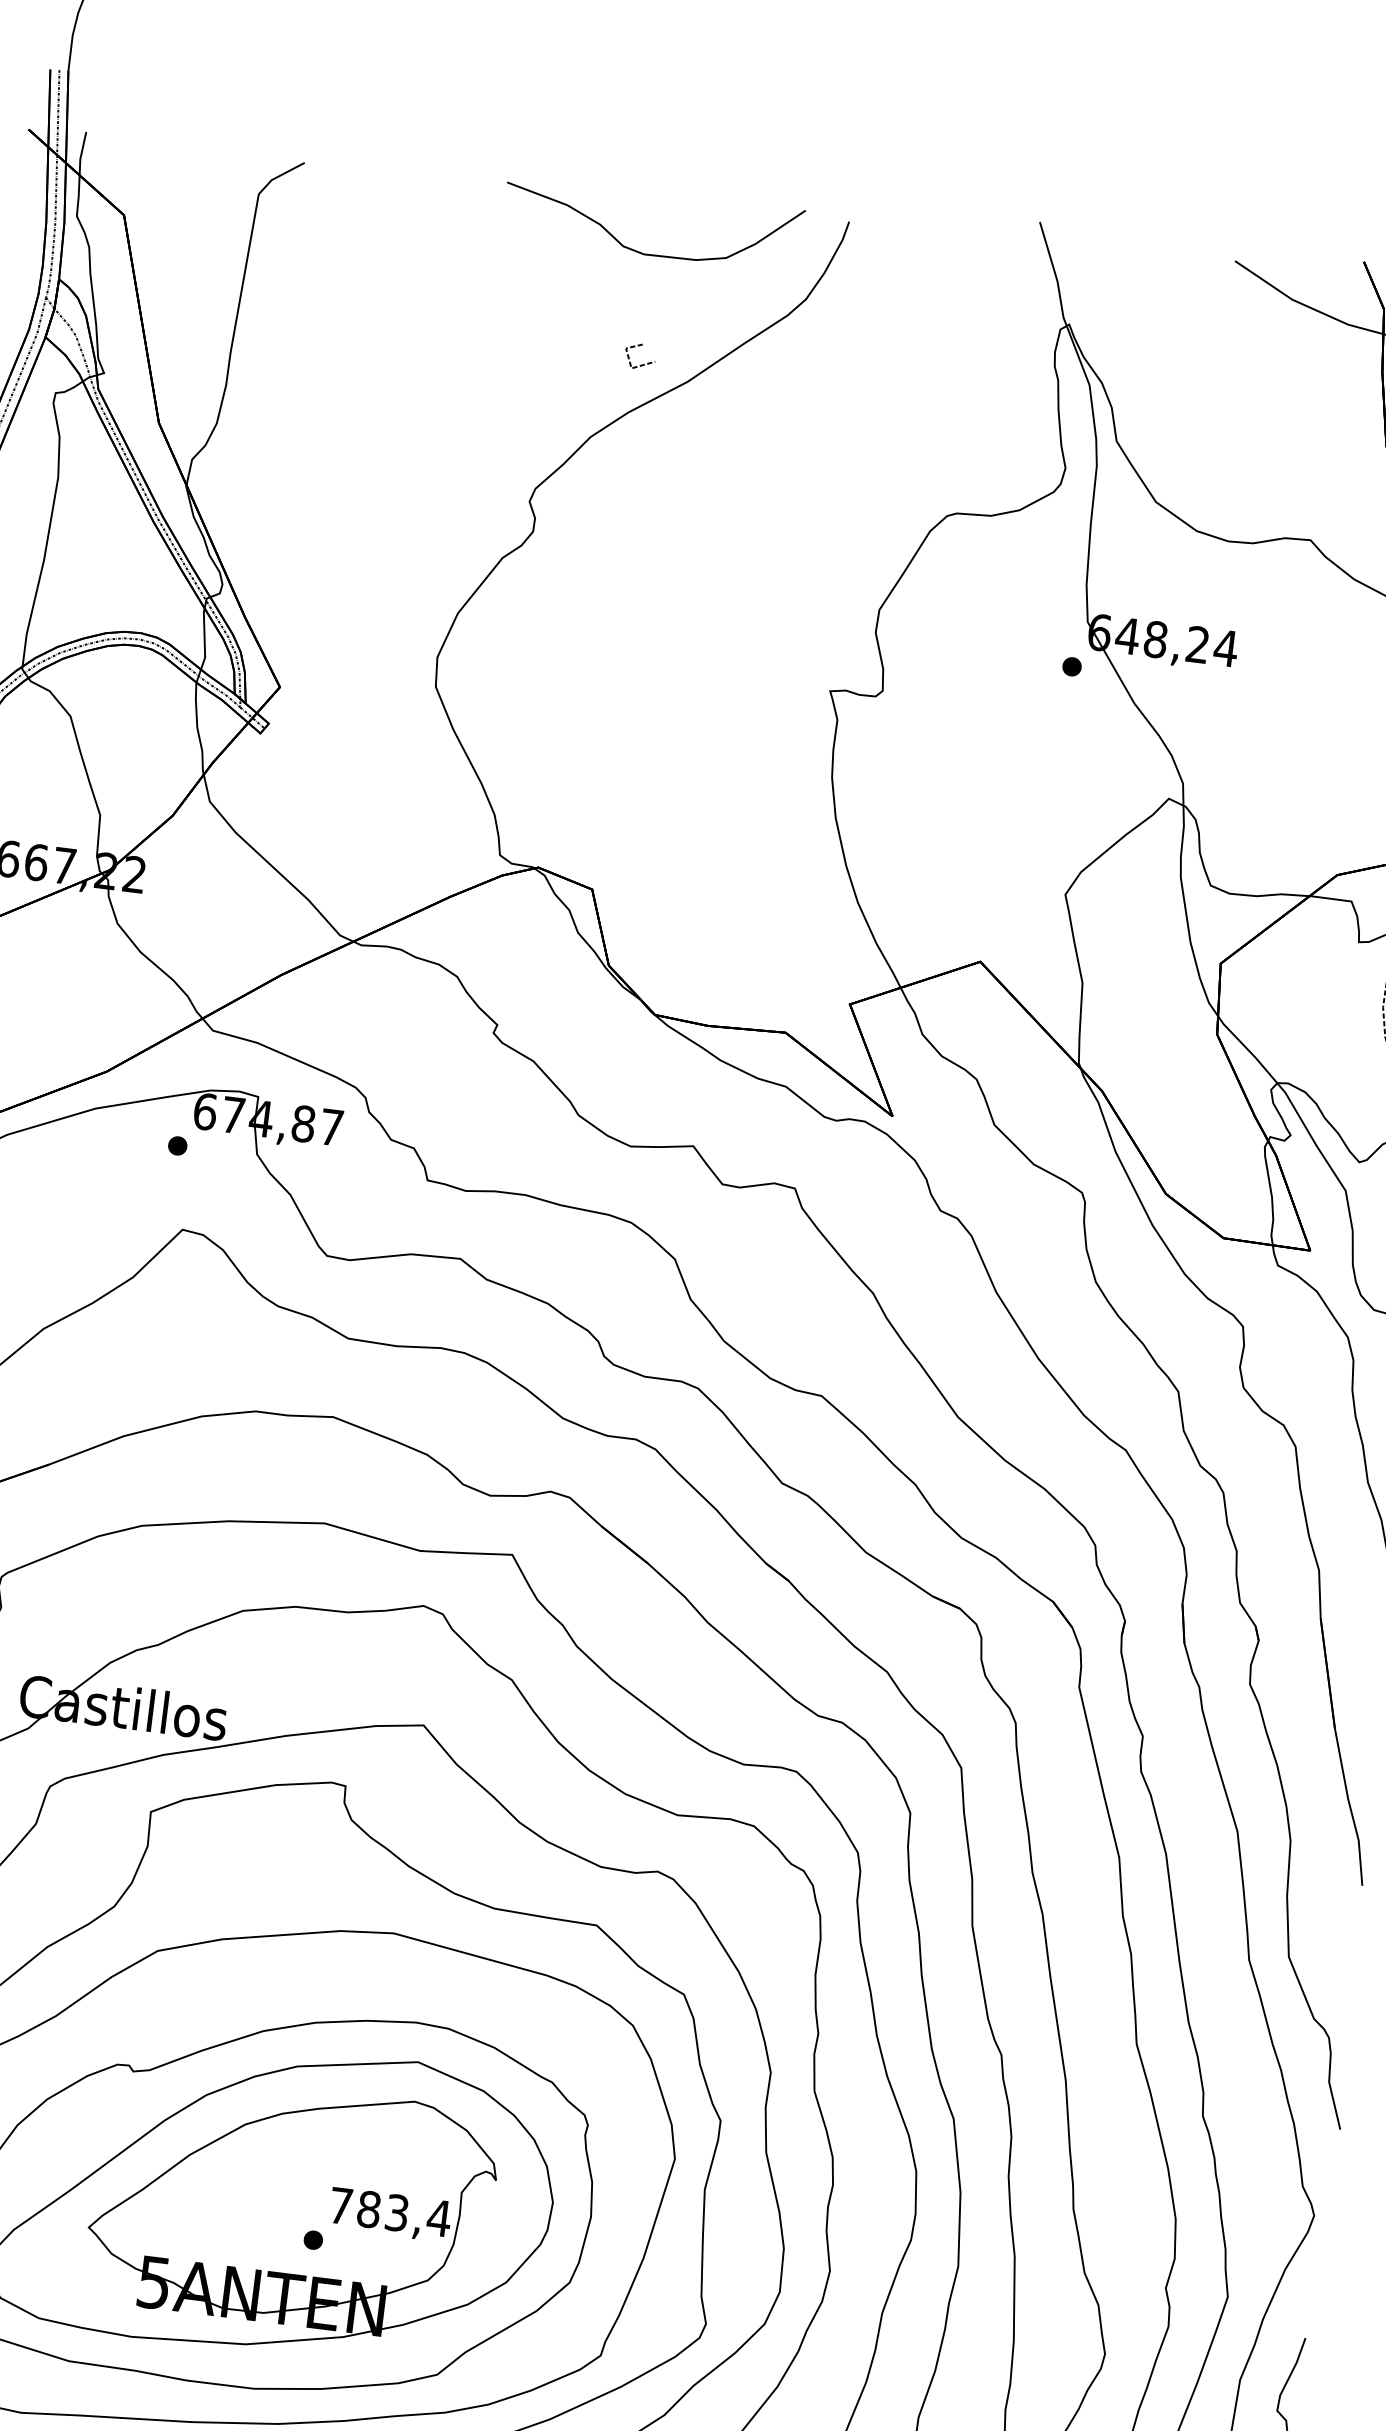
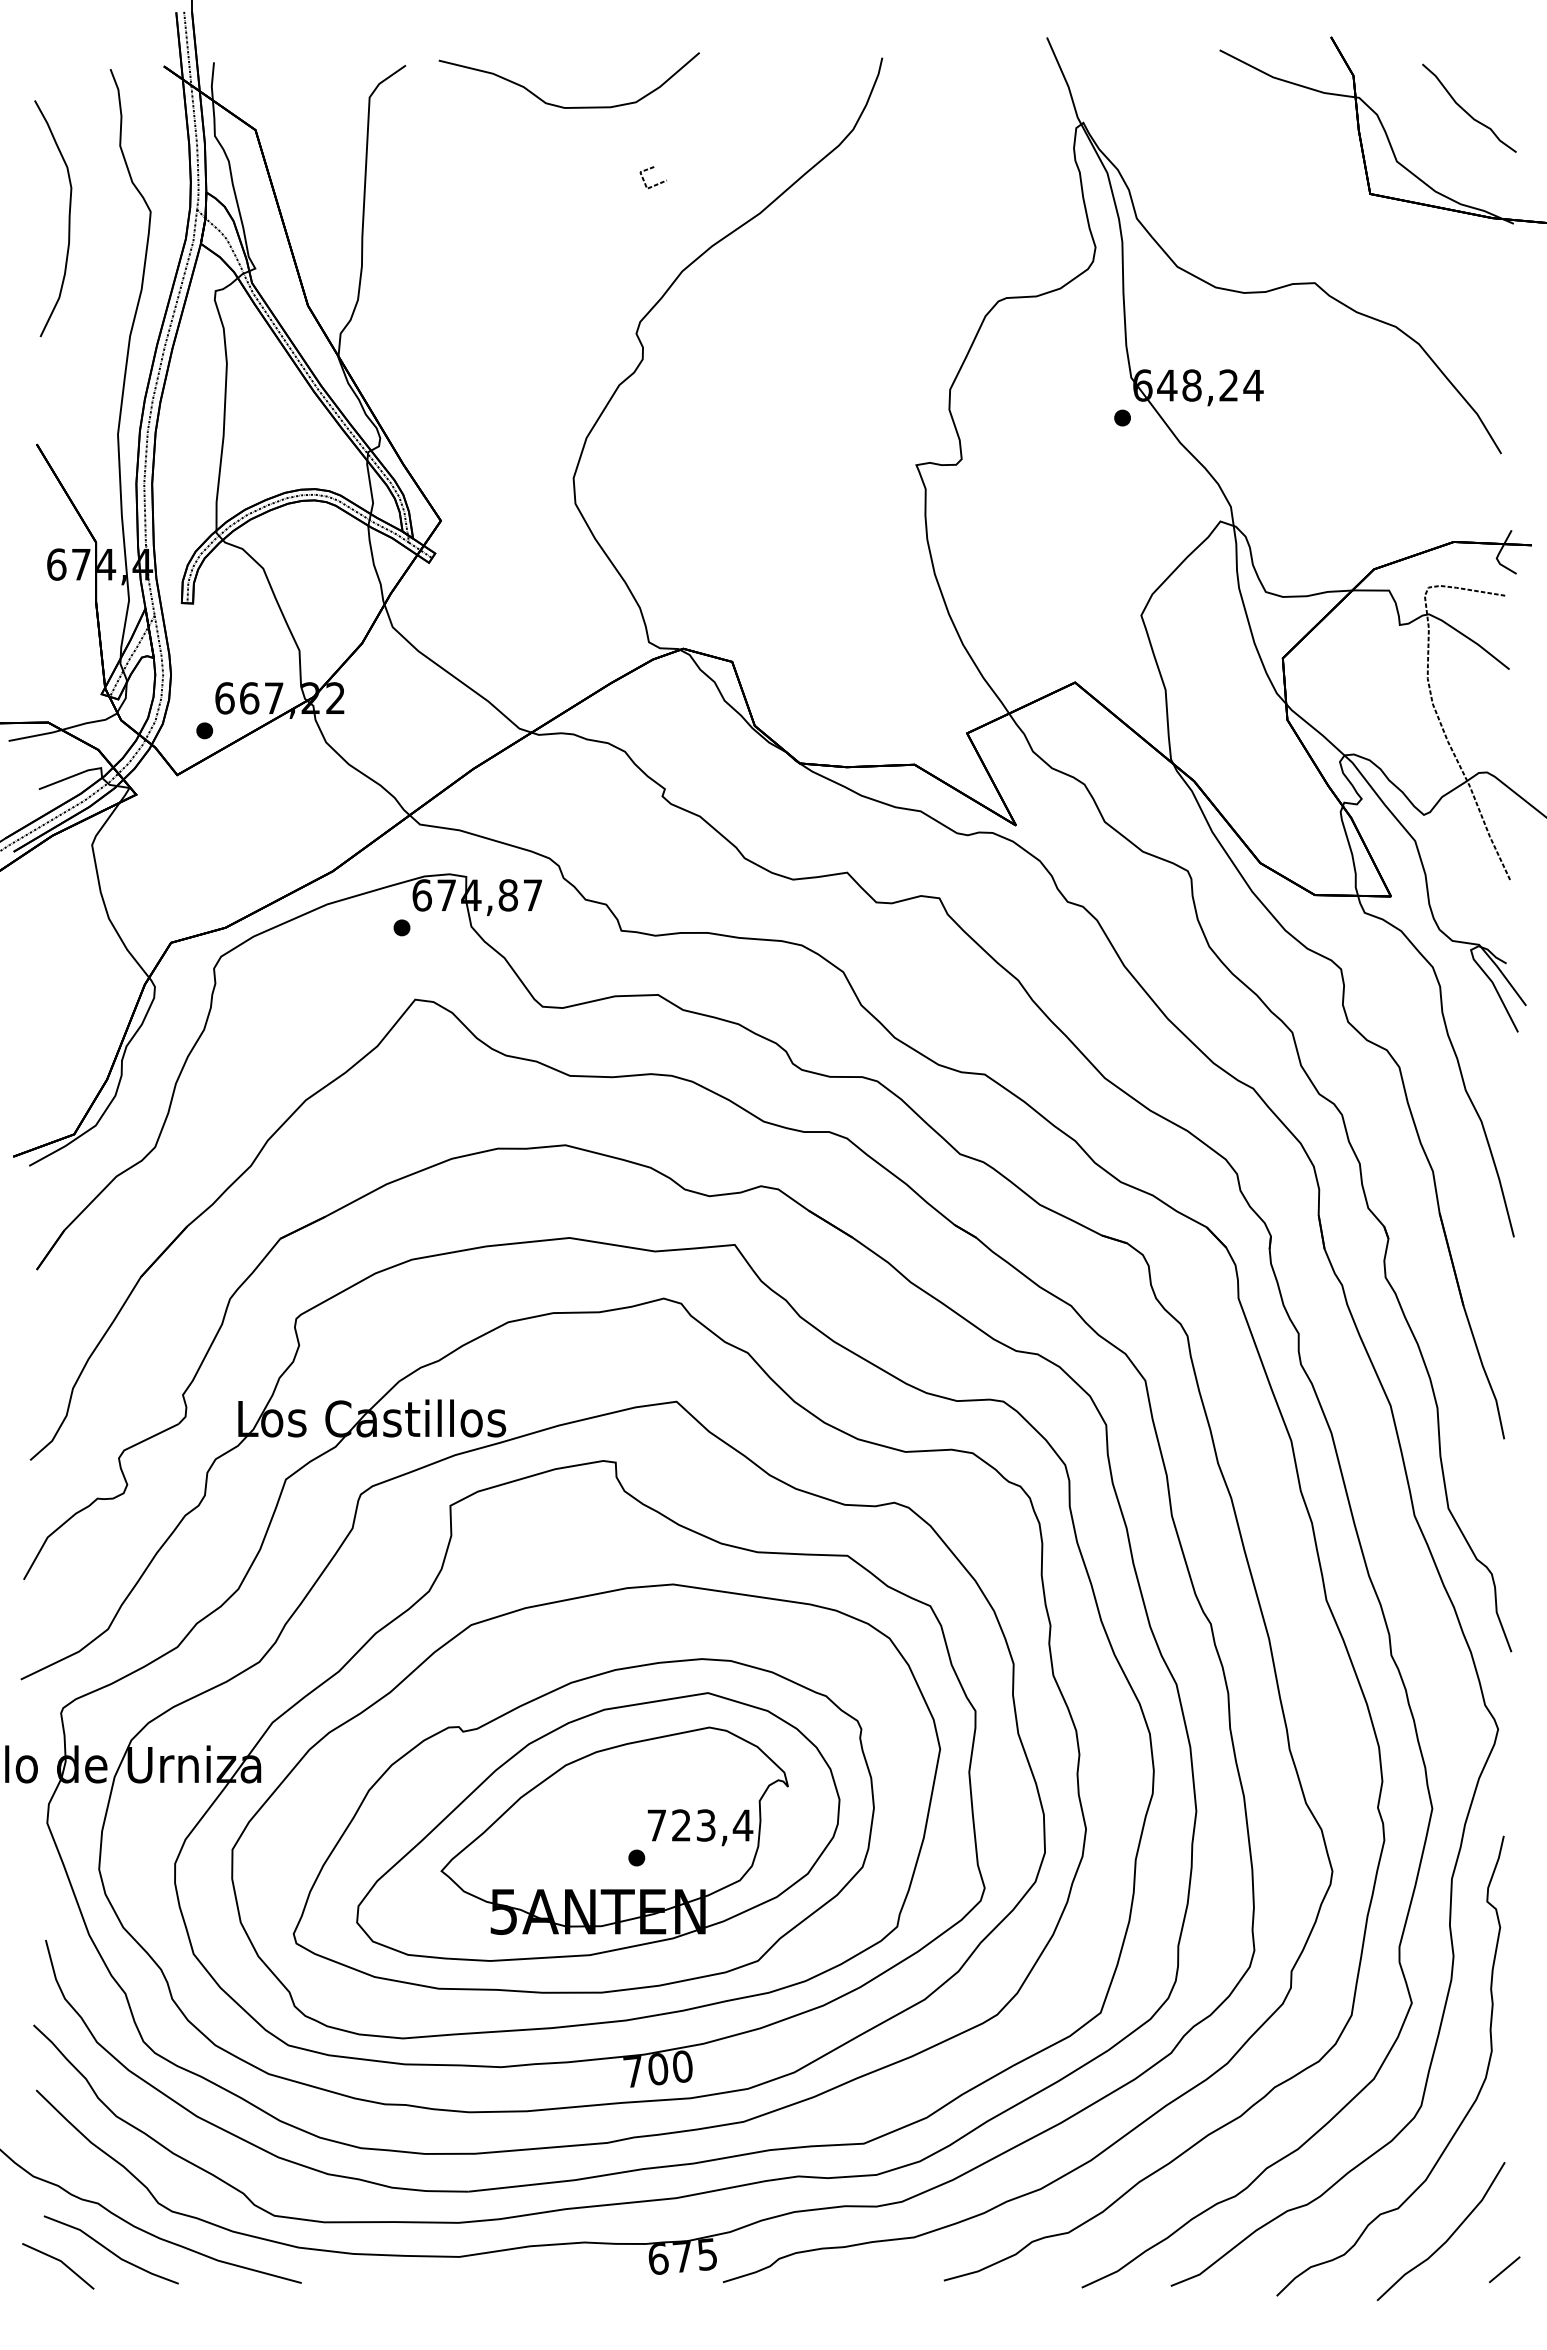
curve: (642, 252) -> (563, 106), moved
line: (642, 363) -> (656, 183), moved
text: (369, 2209) -> (681, 1825), 783,4 -> 723,4

